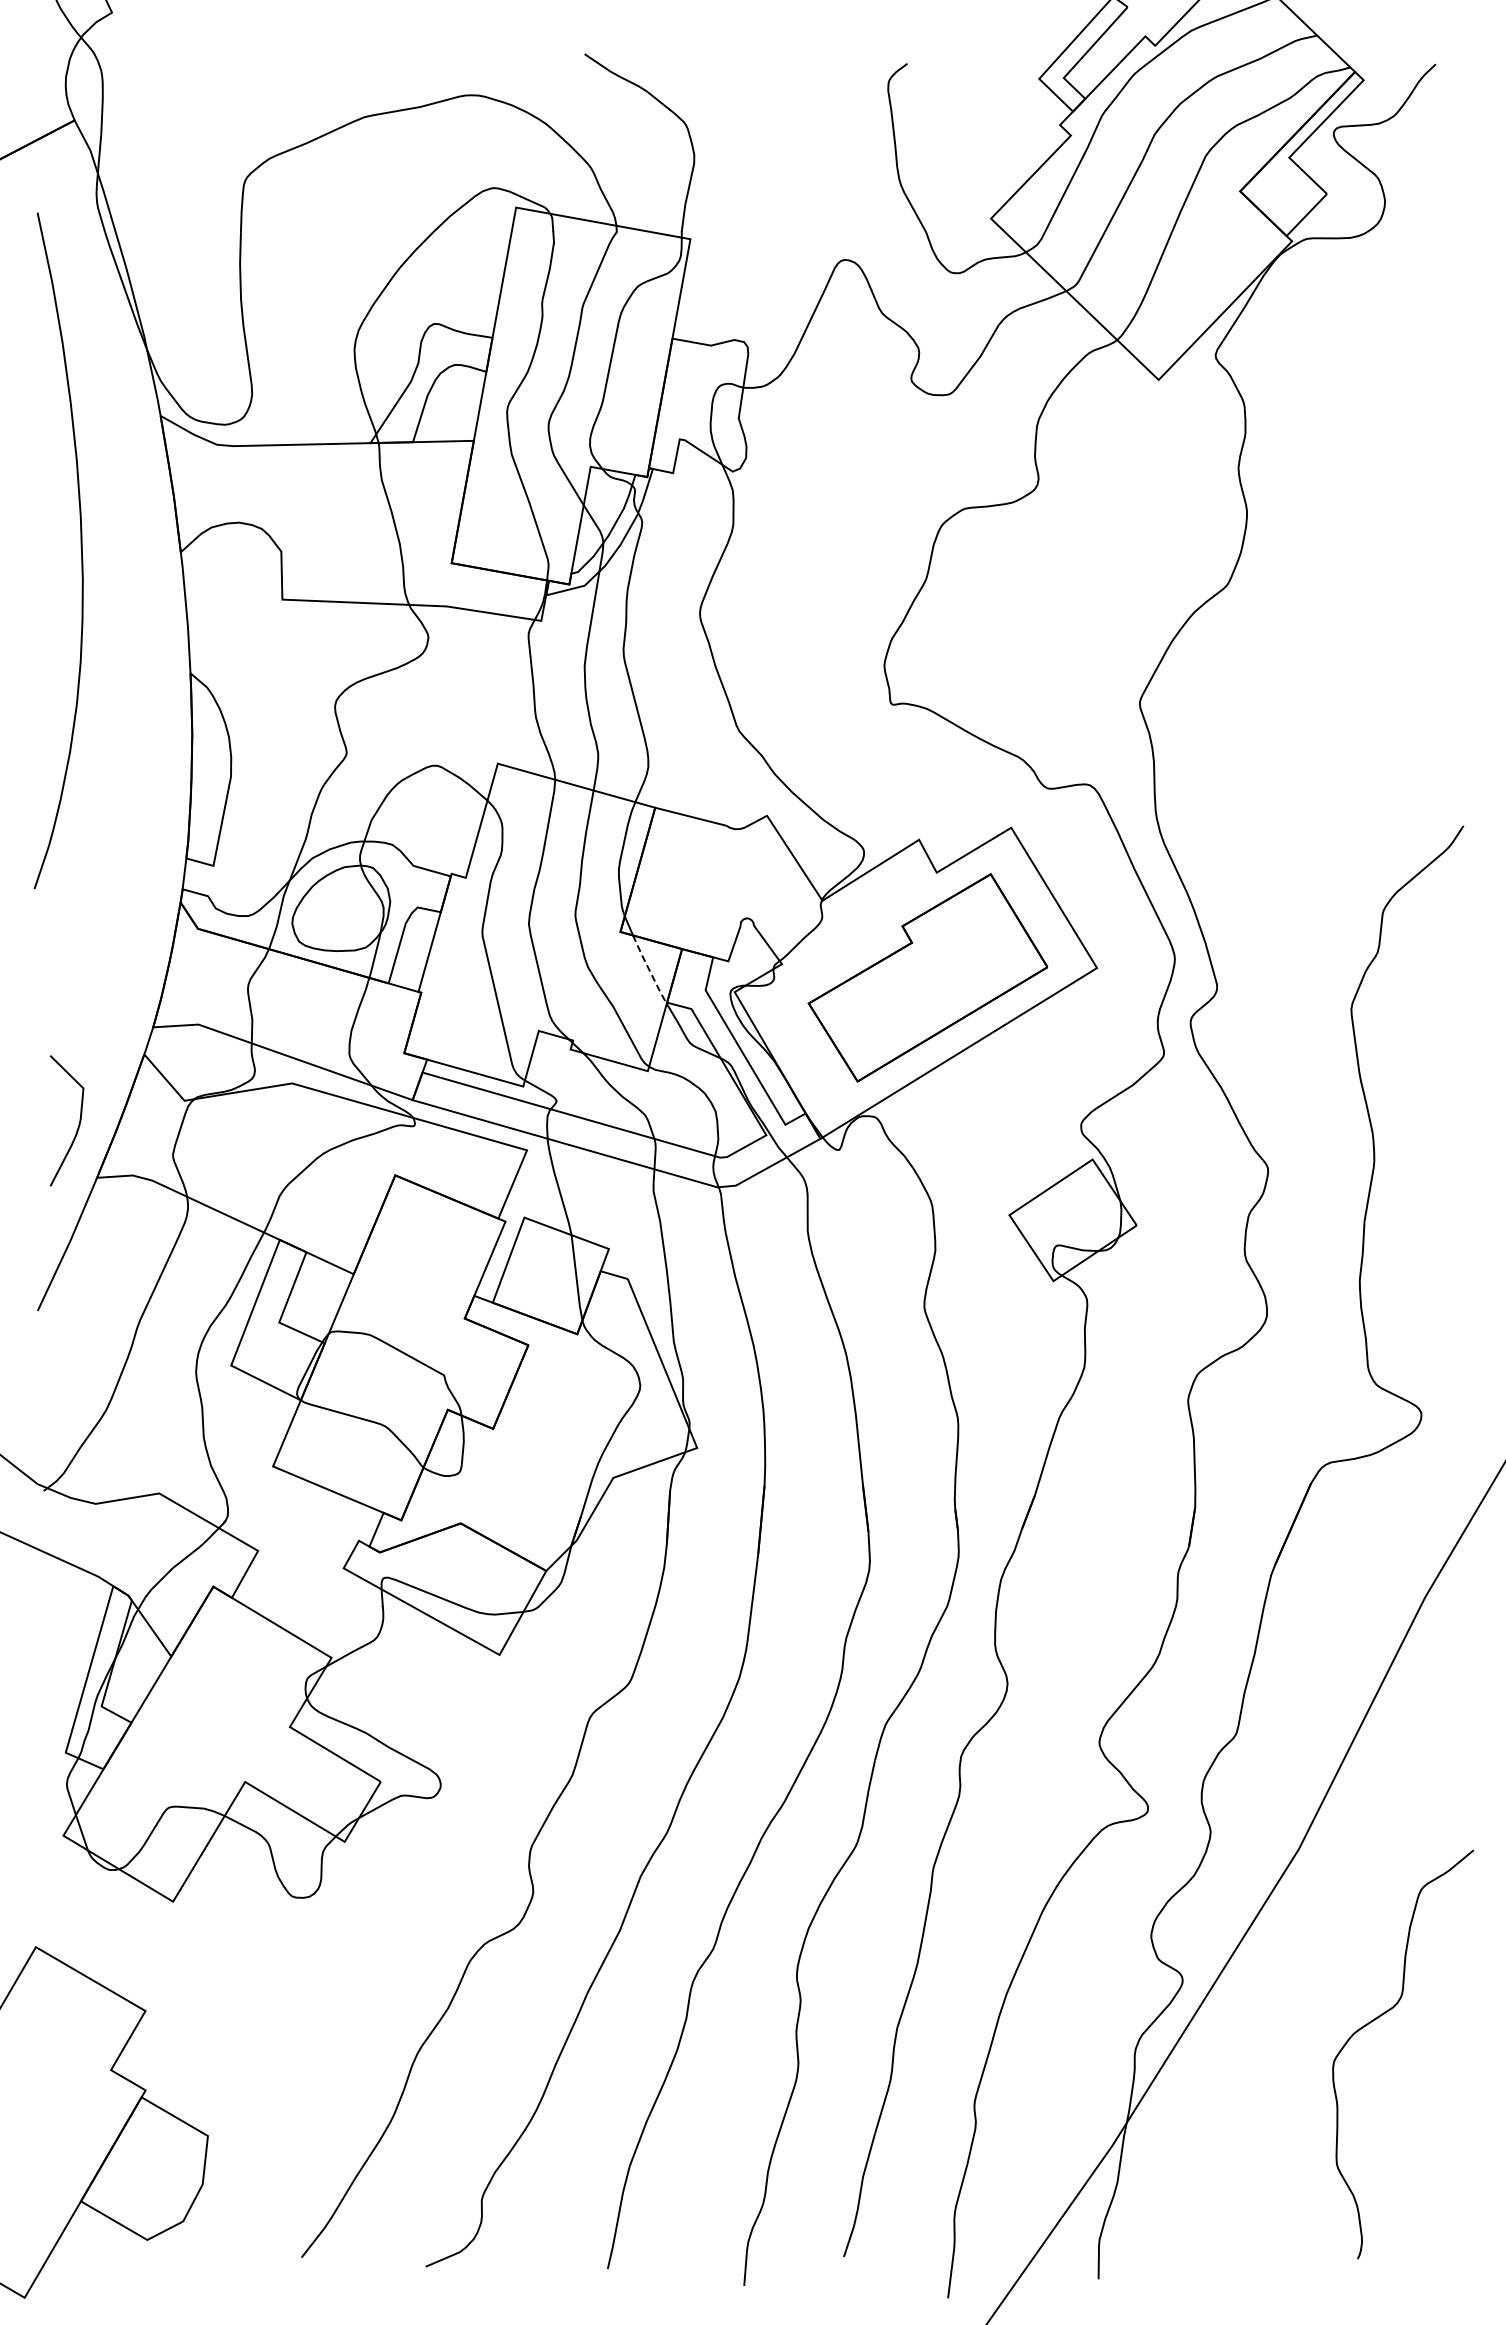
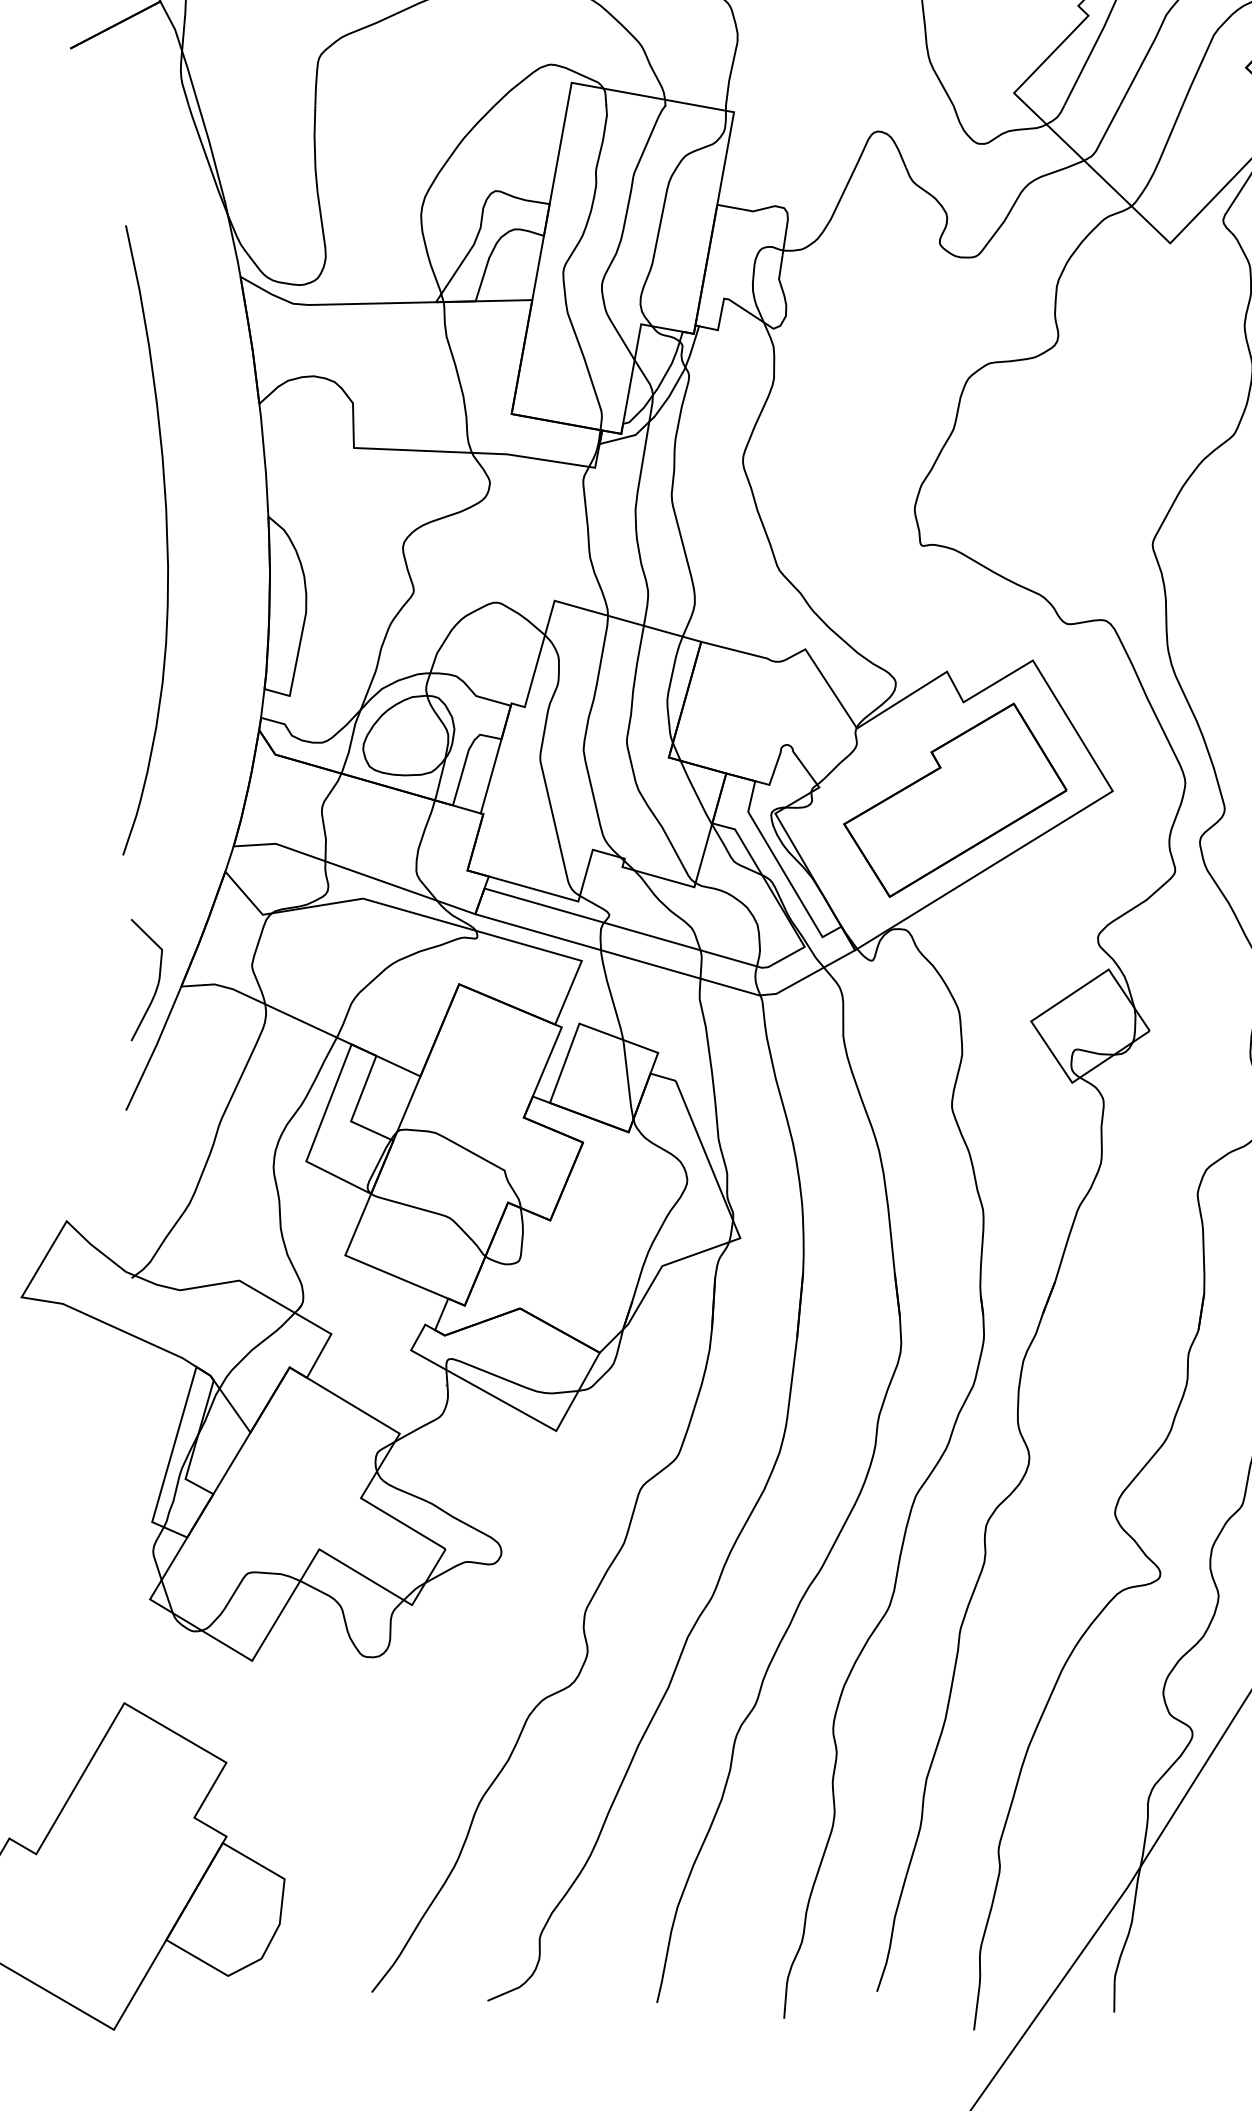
curve: (80, 547) -> (165, 537), moved
line: (649, 969) -> (695, 792), dashed -> solid
curve: (78, 1123) -> (157, 982), moved

